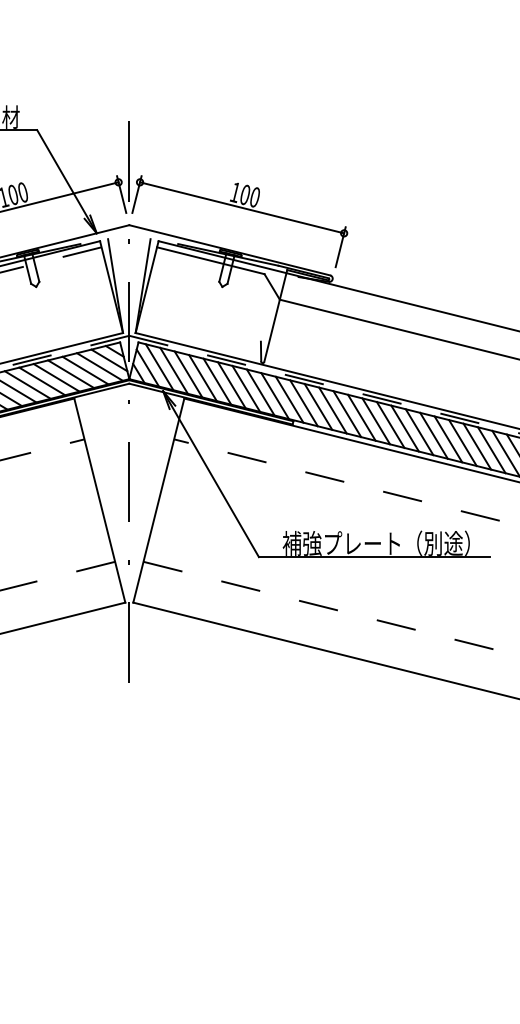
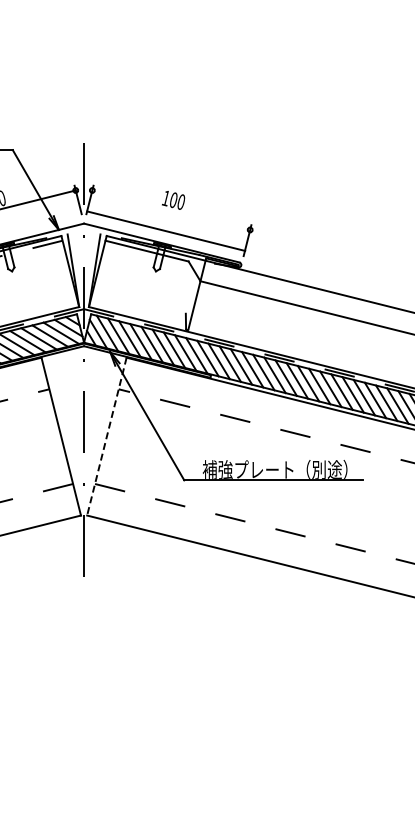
line: (242, 206) -> (166, 230), moved
line: (158, 501) -> (106, 437), solid -> dashed

